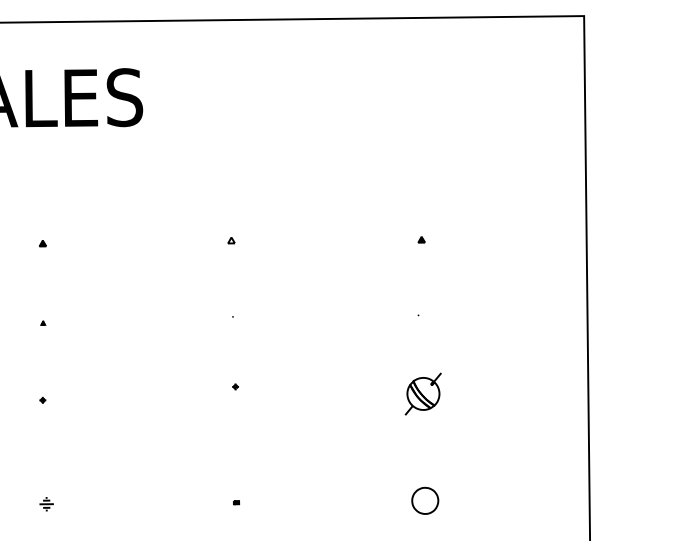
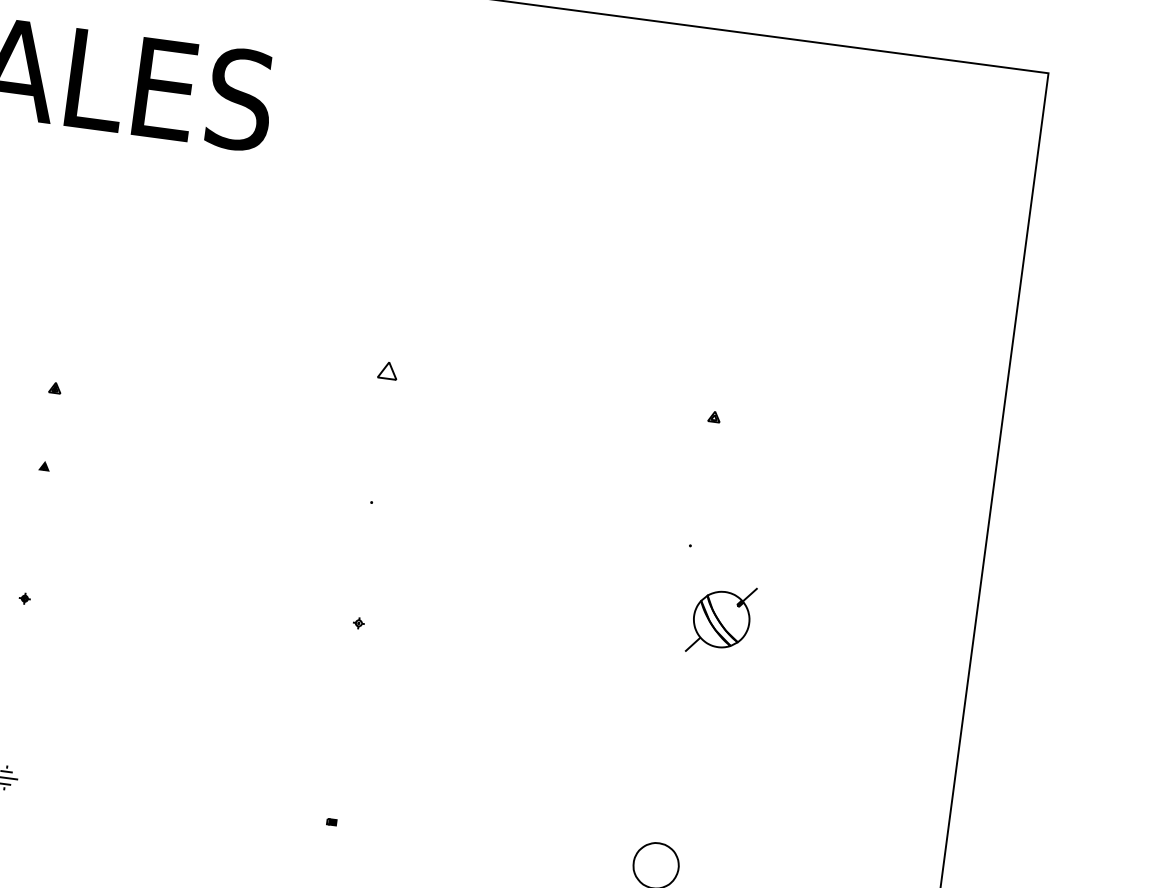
part: (231, 240) -> (388, 371), size x1.6
part: (42, 243) -> (54, 387), moved
part: (422, 393) -> (720, 618), moved

